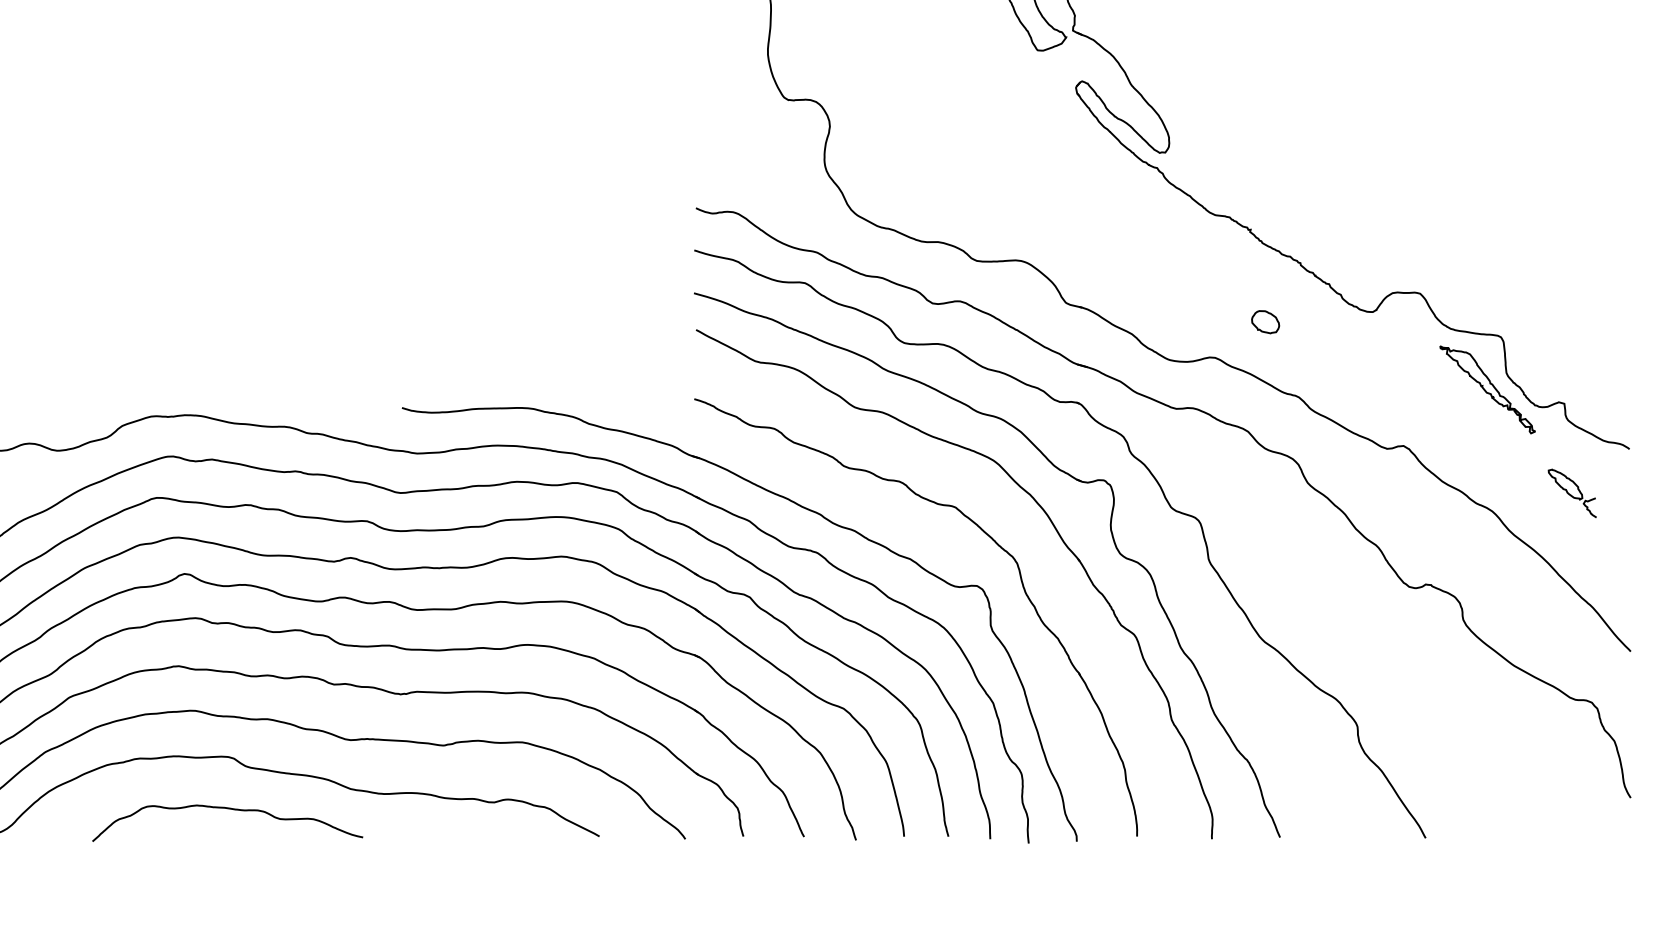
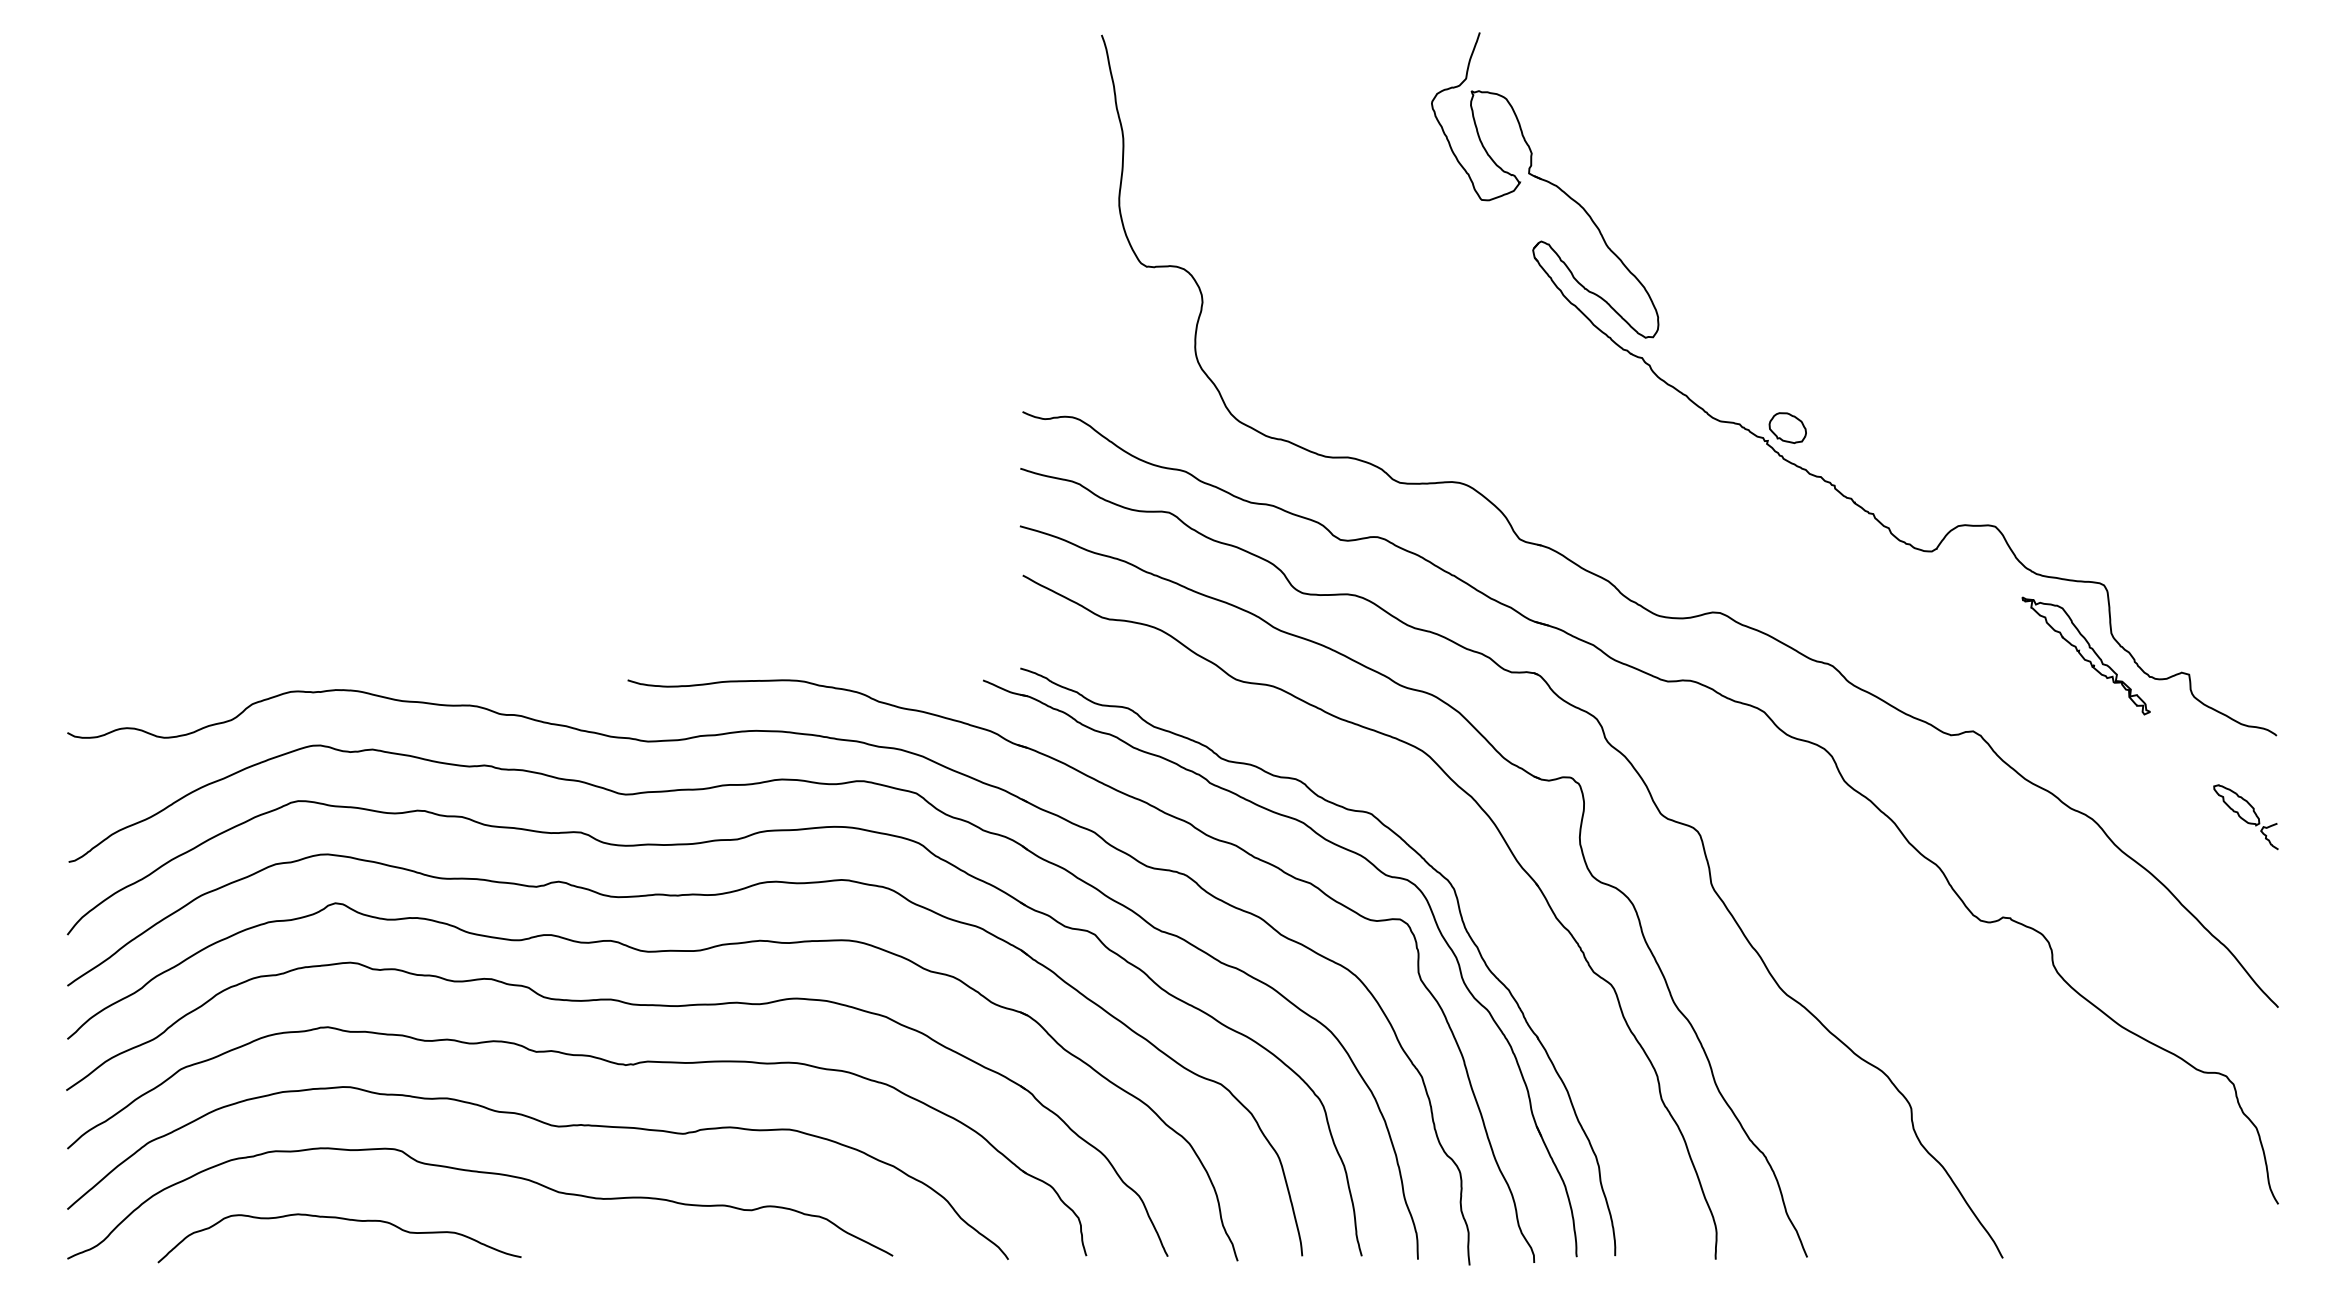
part: (1265, 321) -> (1787, 427), moved
part: (1572, 493) -> (2245, 817), moved
part: (933, 533) -> (1341, 848), added
curve: (228, 809) -> (340, 1219), moved

